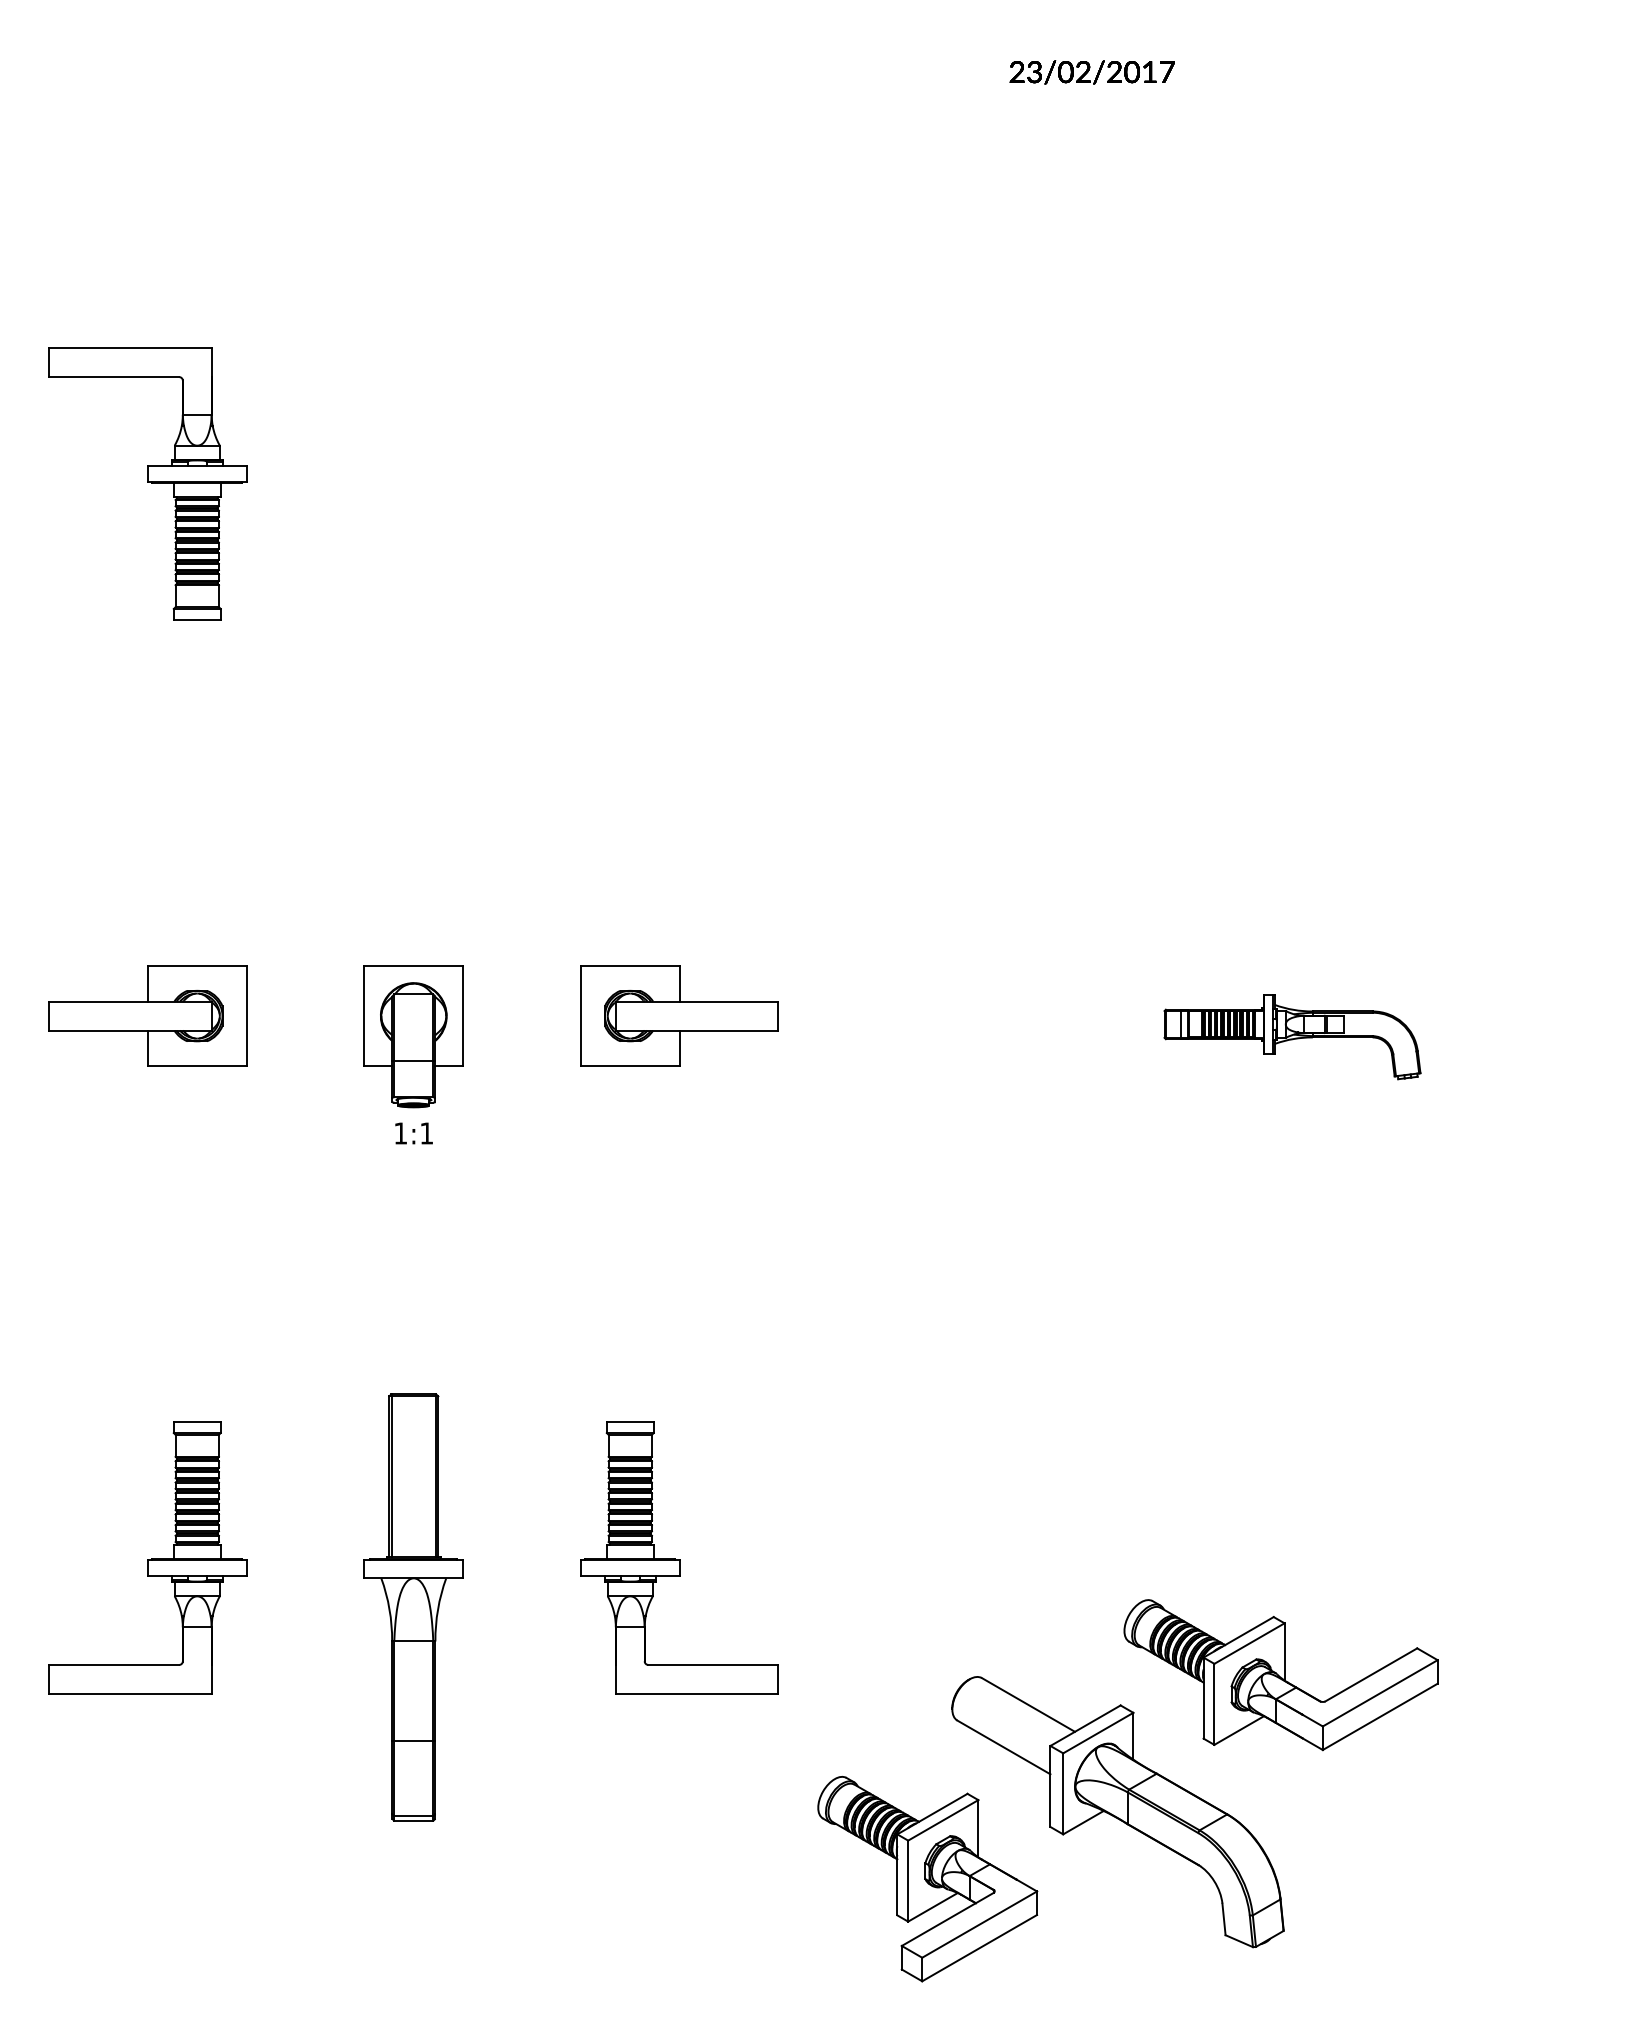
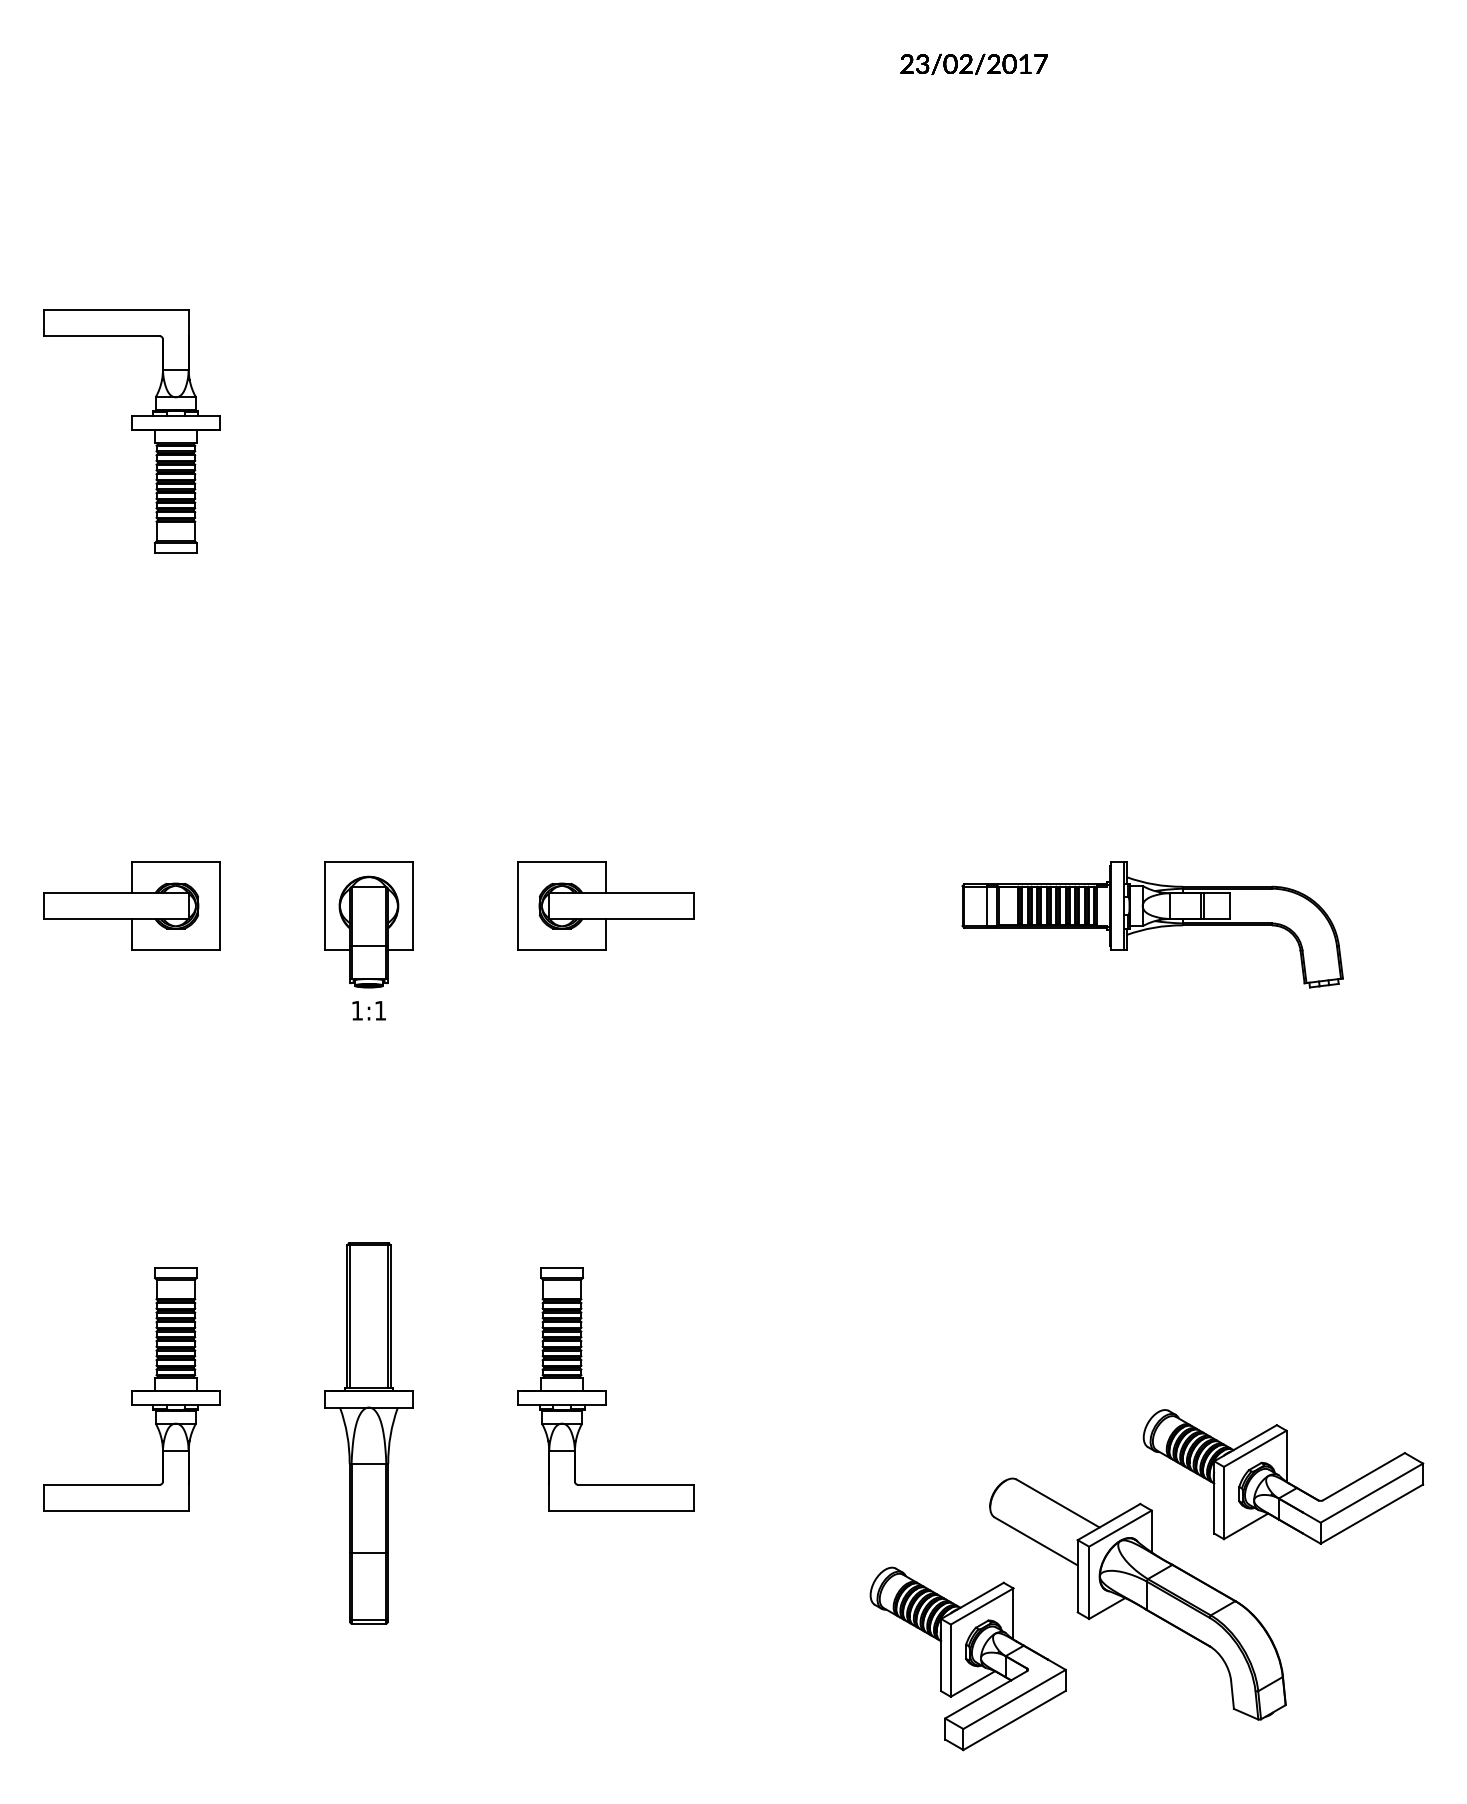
part: (1292, 1036) -> (1152, 924), size x1.67
part: (1127, 1790) -> (1146, 1579), moved

